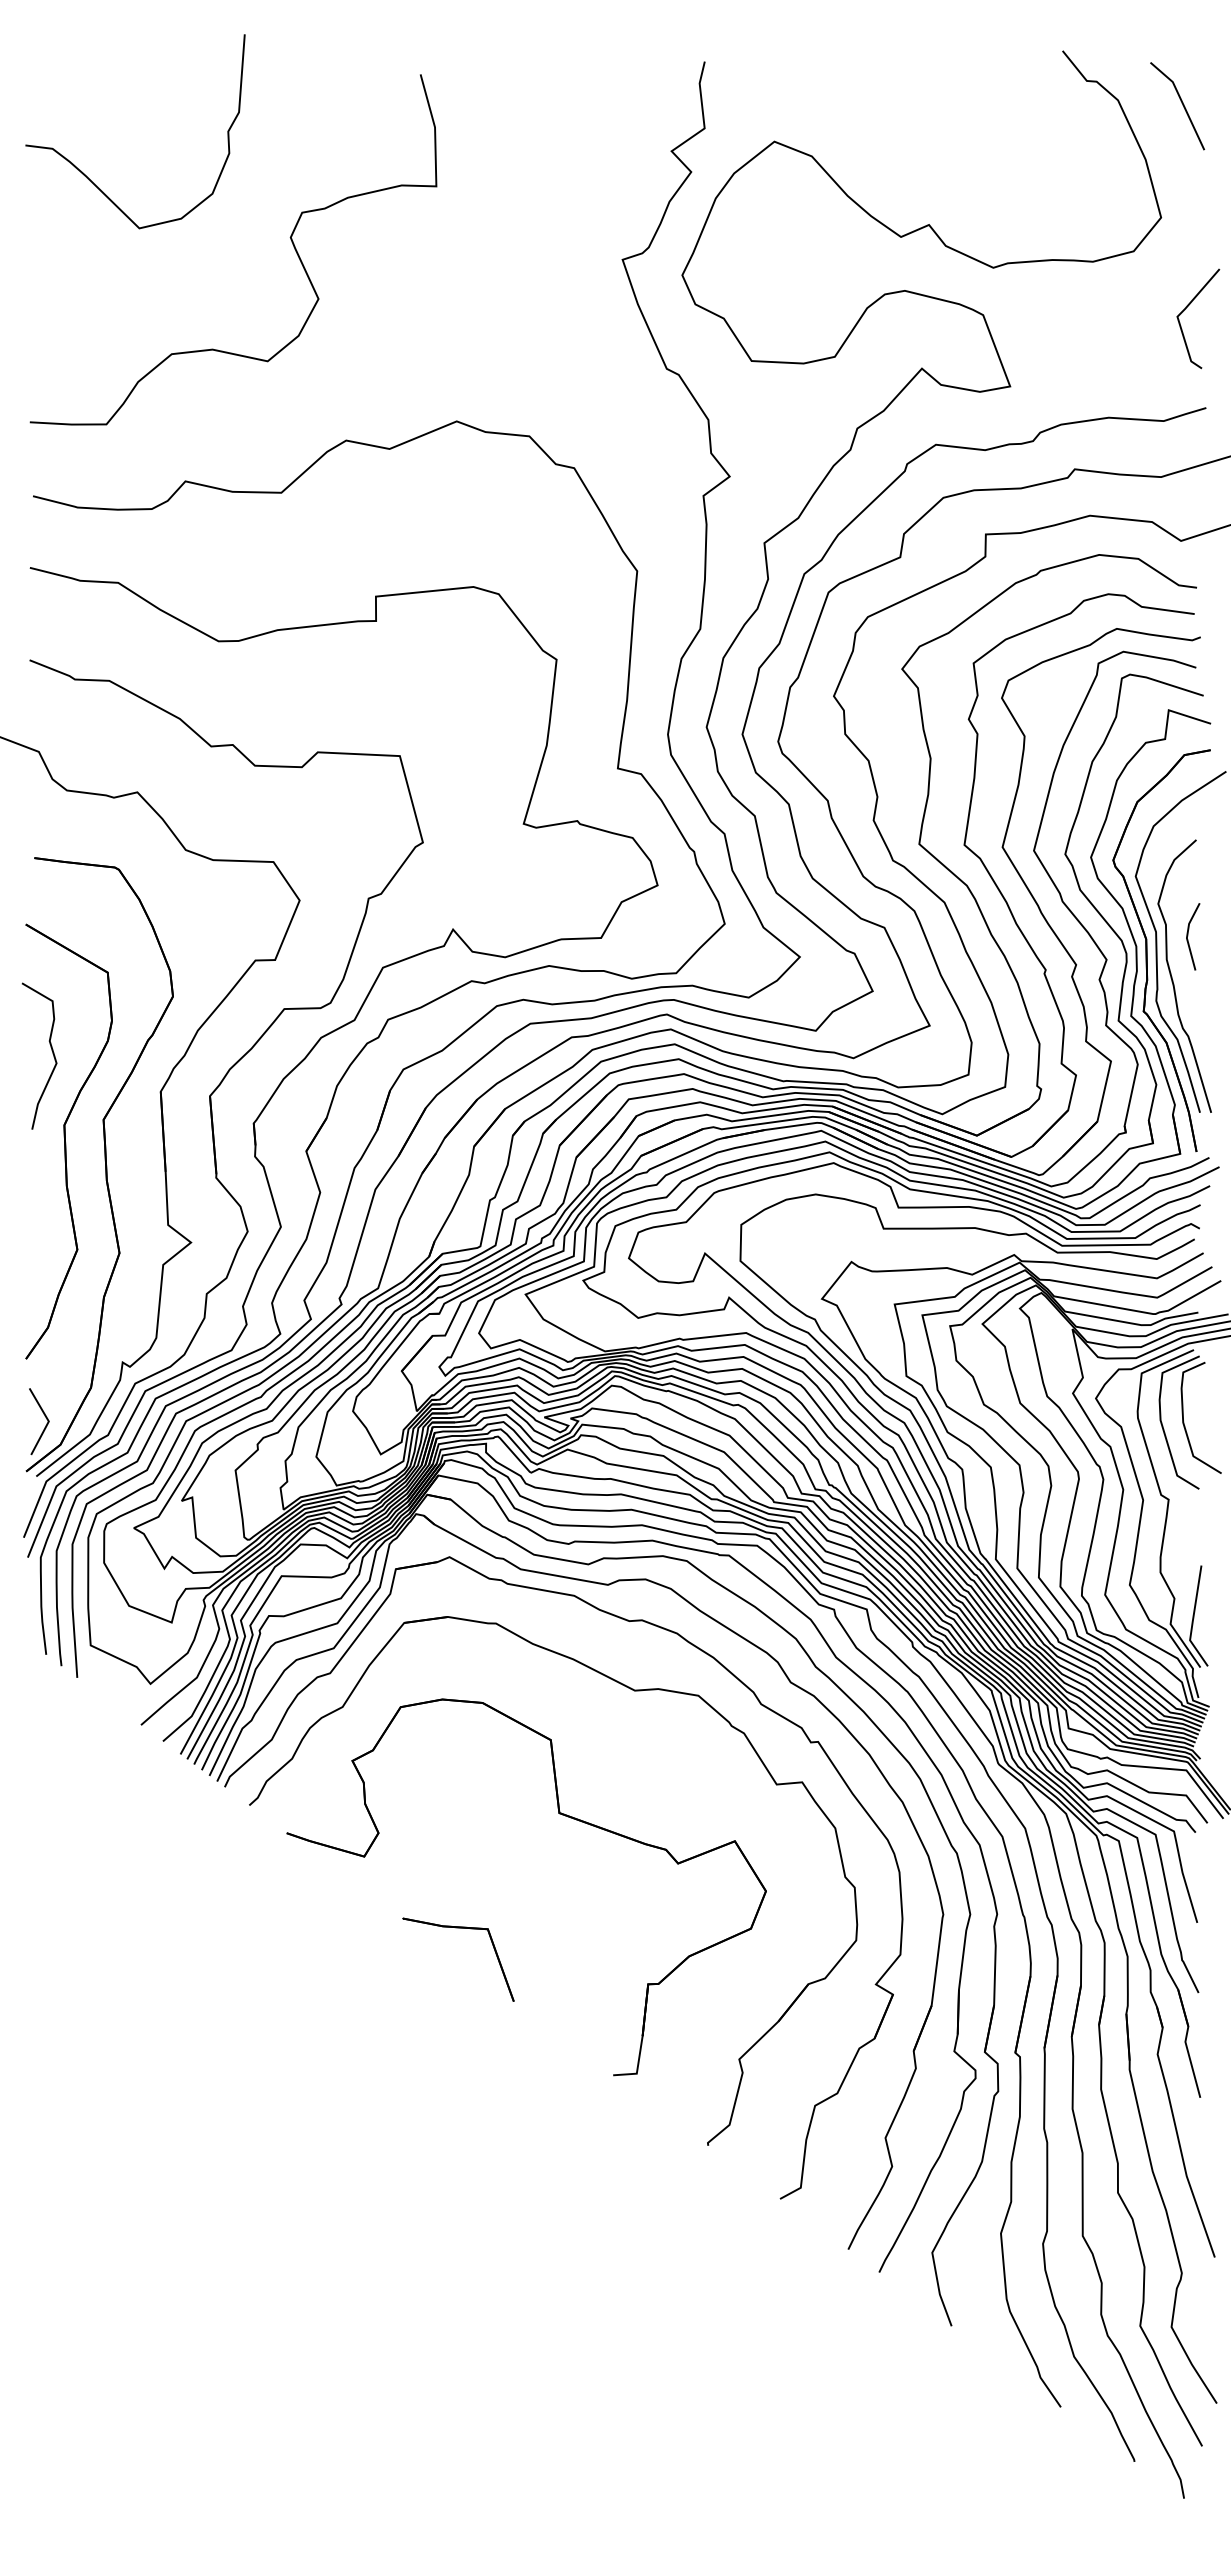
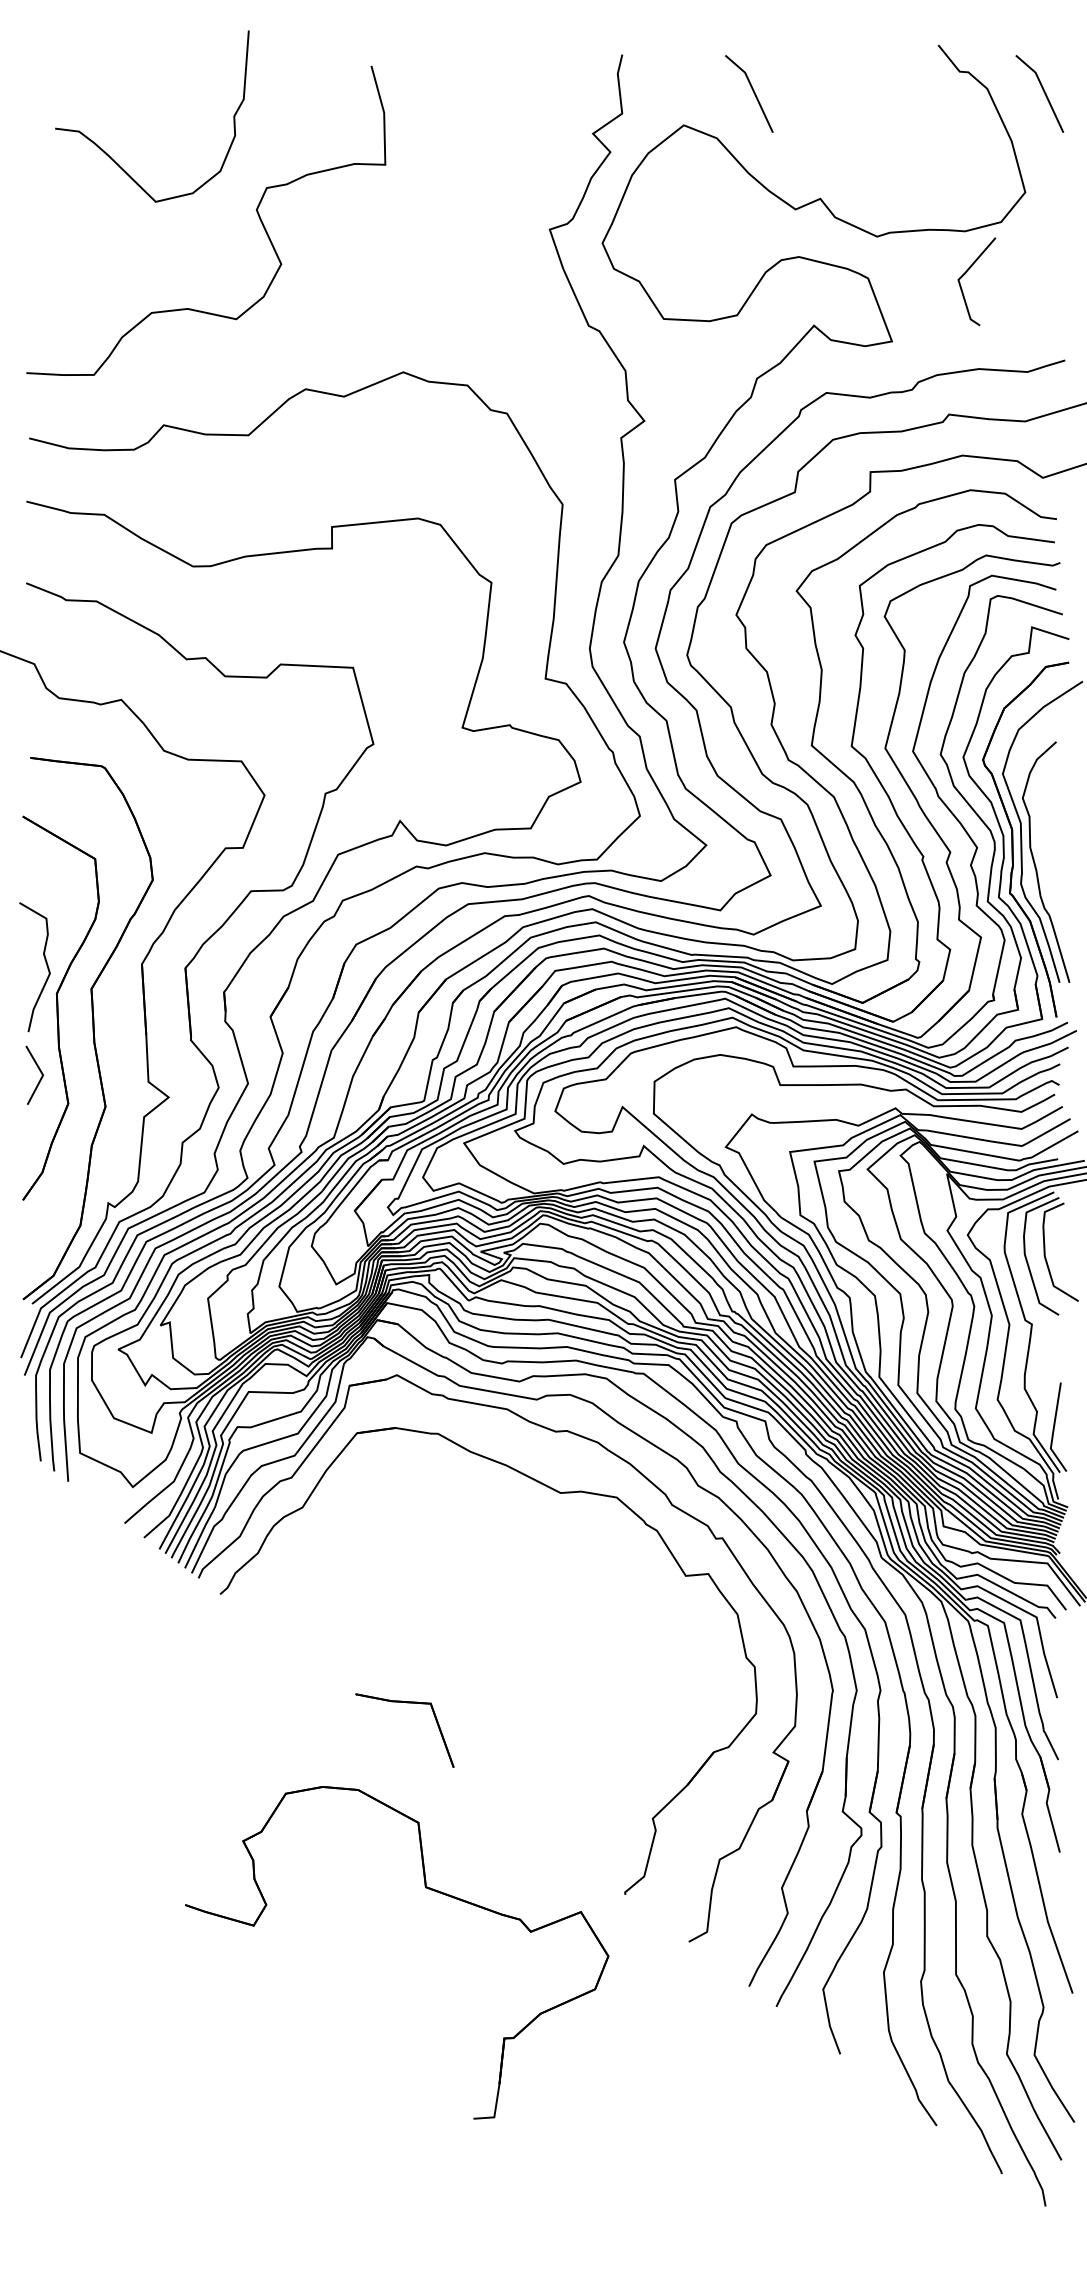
line: (852, 103) -> (752, 91), added
curve: (88, 177) -> (110, 156), moved
line: (1187, 307) -> (967, 271), moved
line: (1188, 936) -> (1049, 827), removed
curve: (51, 1050) -> (45, 962), moved
line: (44, 1416) -> (39, 1070), moved
part: (559, 1814) -> (426, 1888), moved

